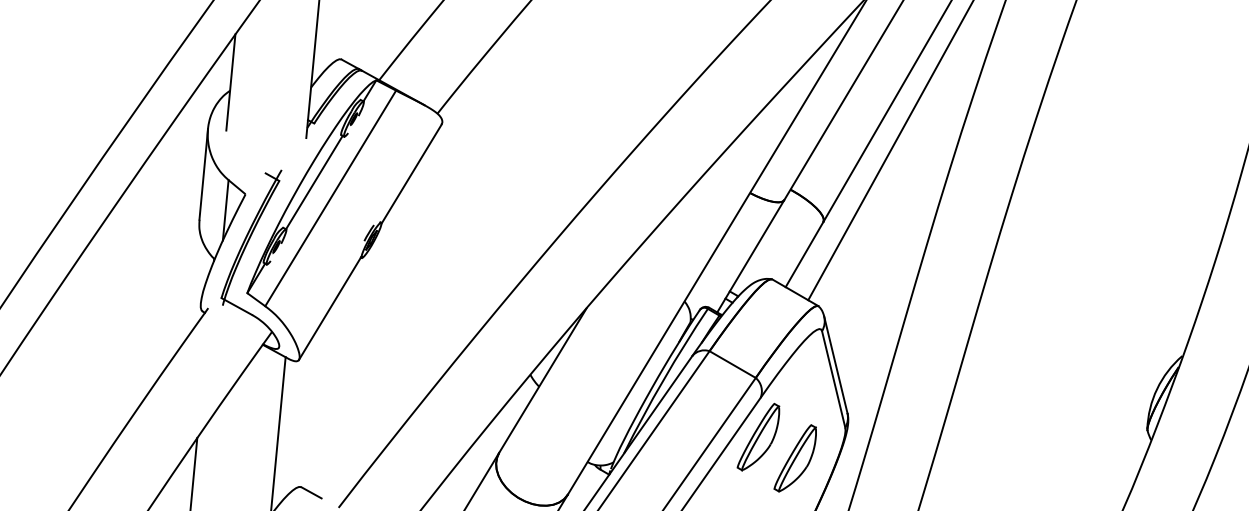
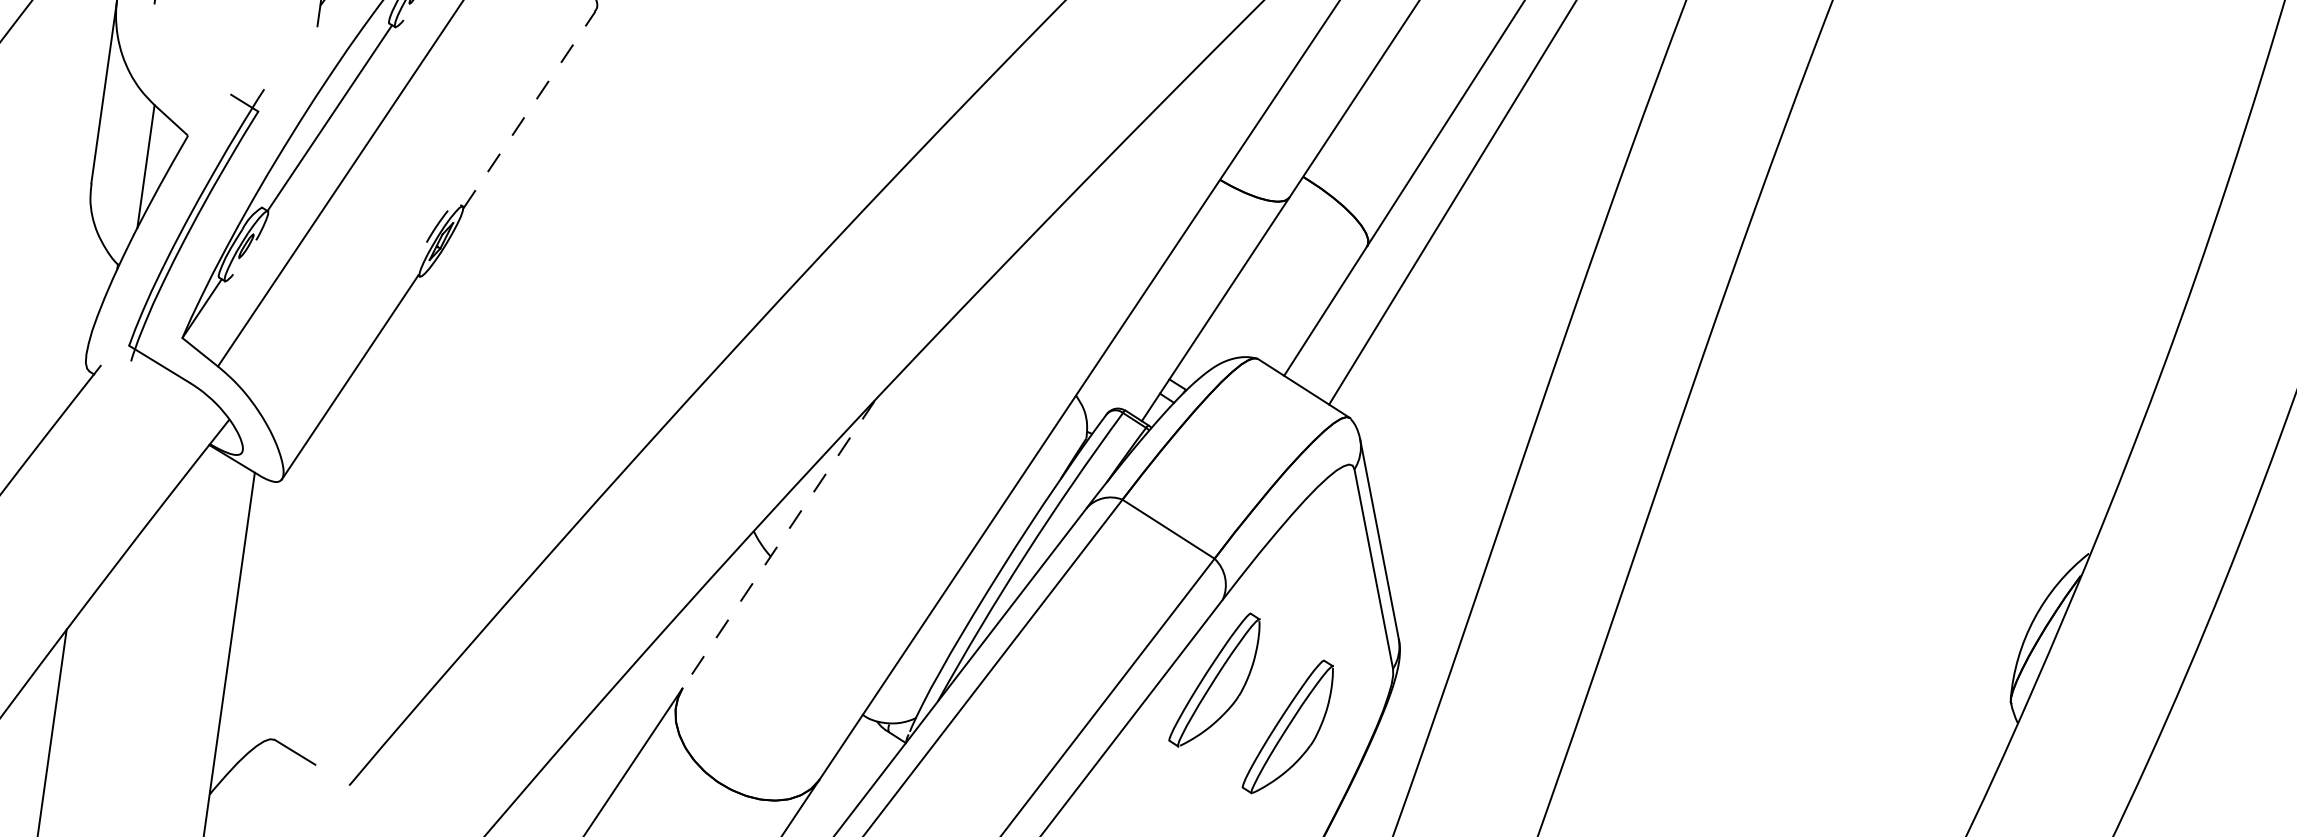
line: (411, 174) -> (529, 110), solid -> dashed
line: (542, 381) -> (777, 546), solid -> dashed

